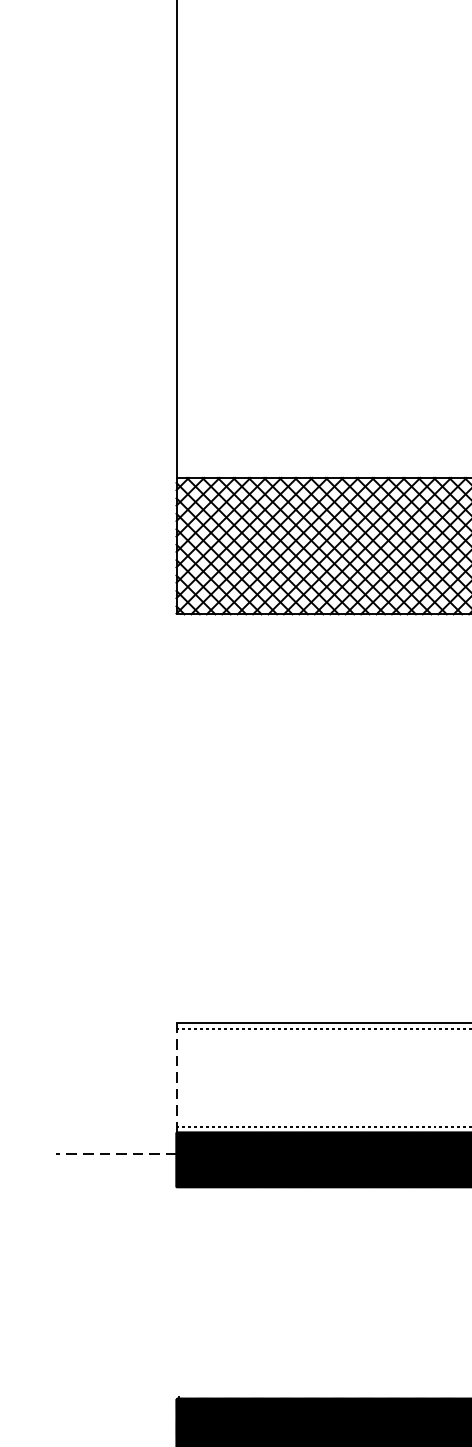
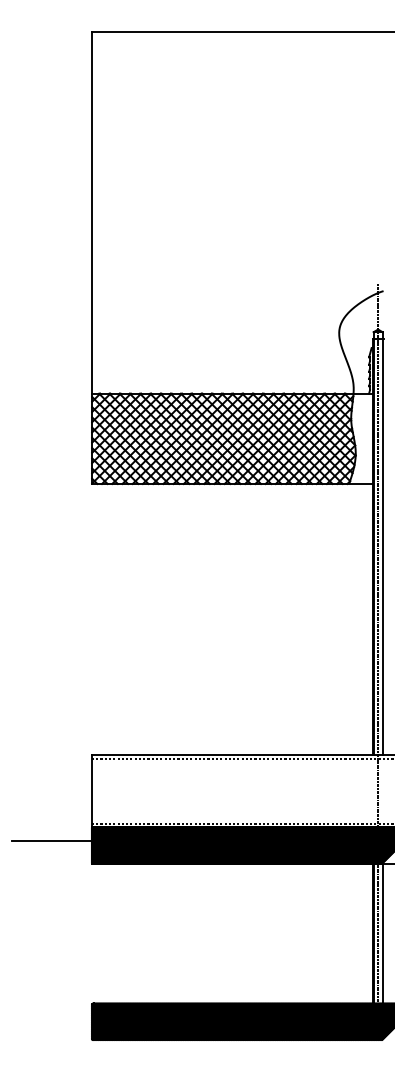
line: (177, 1076) -> (92, 790), dashed -> solid
line: (115, 1153) -> (51, 841), dashed -> solid

